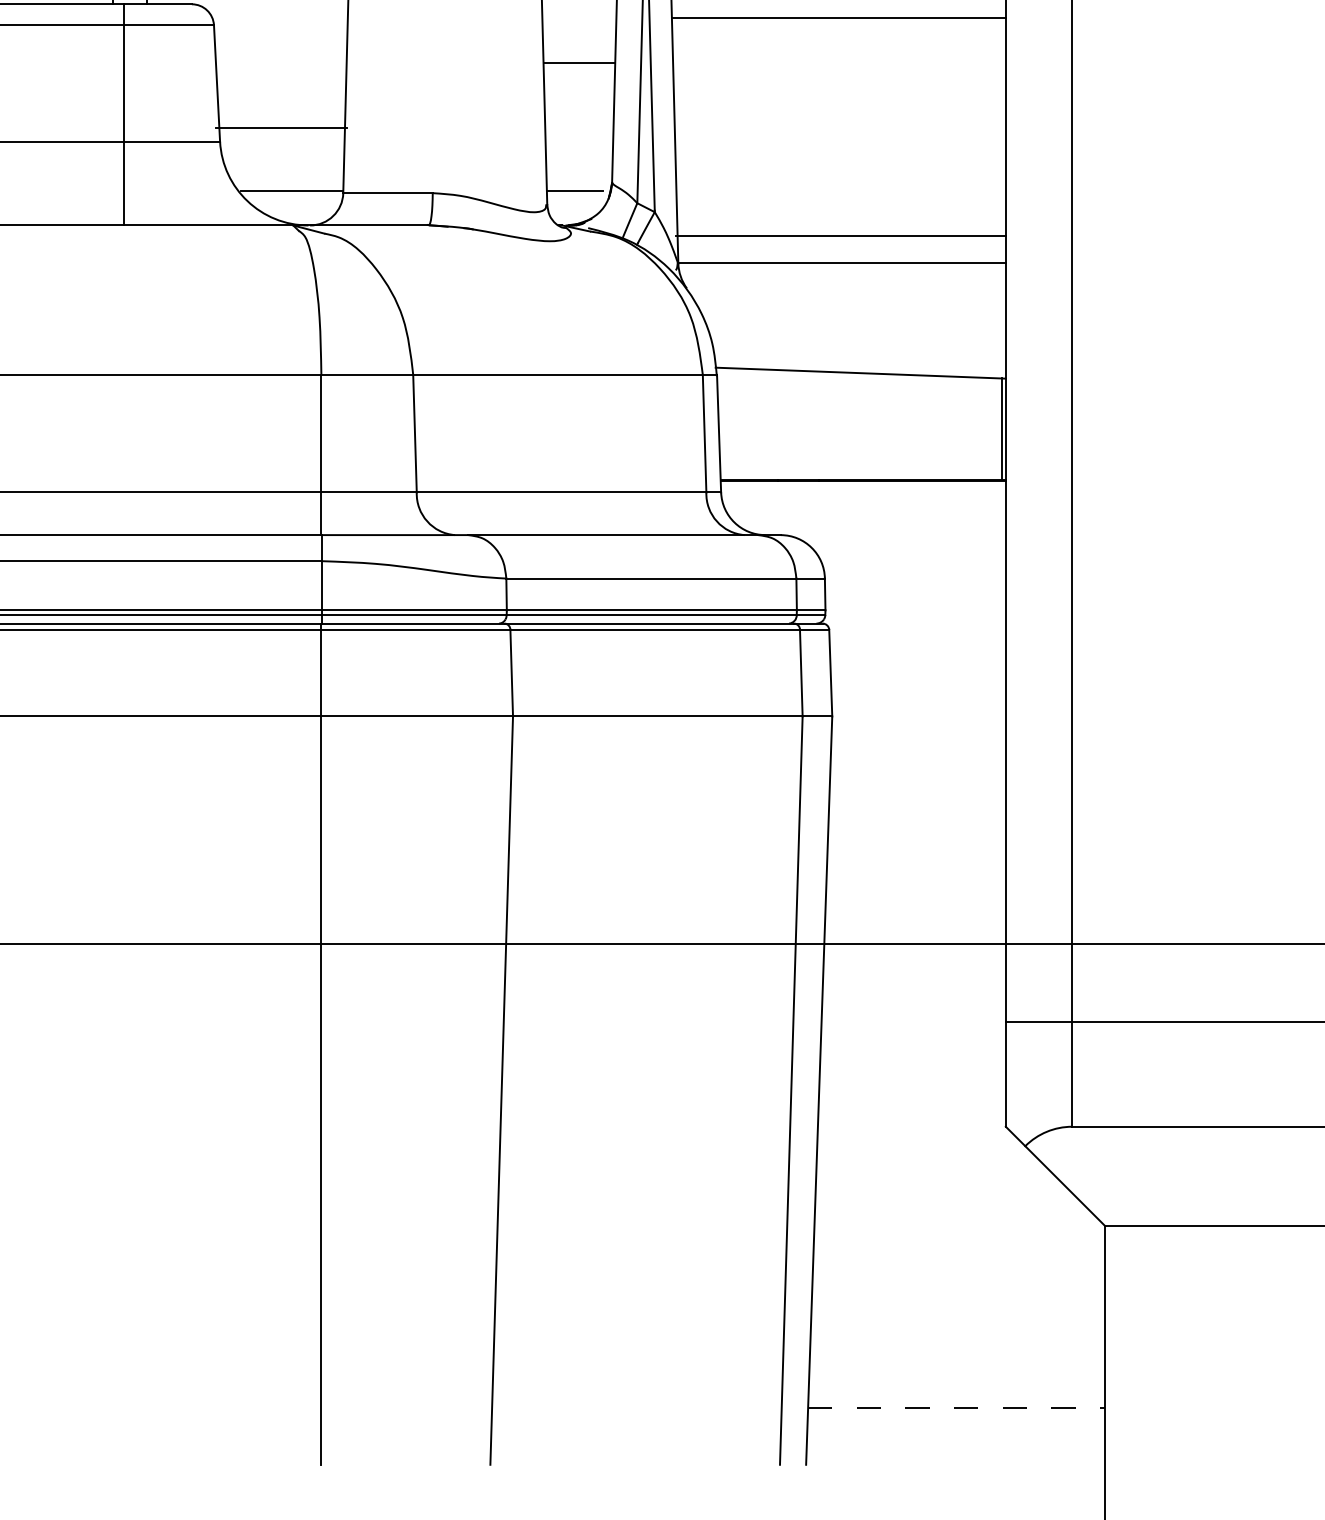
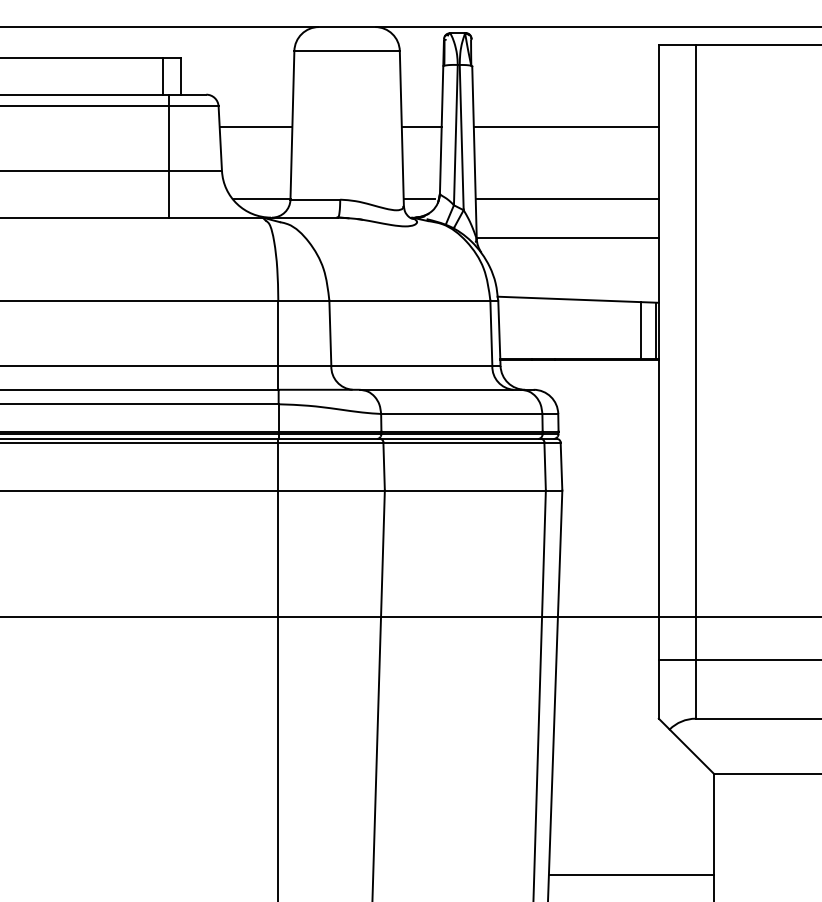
line: (837, 18) -> (565, 127), moved
line: (280, 128) -> (255, 127), moved
line: (839, 236) -> (566, 198), moved
line: (974, 428) -> (641, 330), added
line: (956, 1406) -> (631, 874), dashed -> solid

